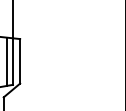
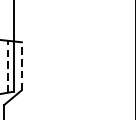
line: (20, 60) -> (22, 65), solid -> dashed
line: (7, 61) -> (8, 66), solid -> dashed

